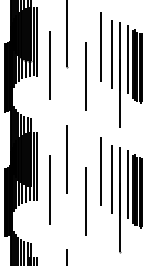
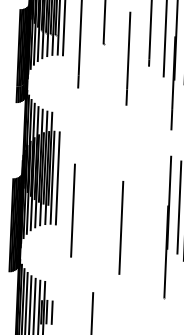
line: (66, 159) -> (97, 170), removed
line: (101, 171) -> (144, 188), removed
line: (112, 178) -> (158, 198), removed

